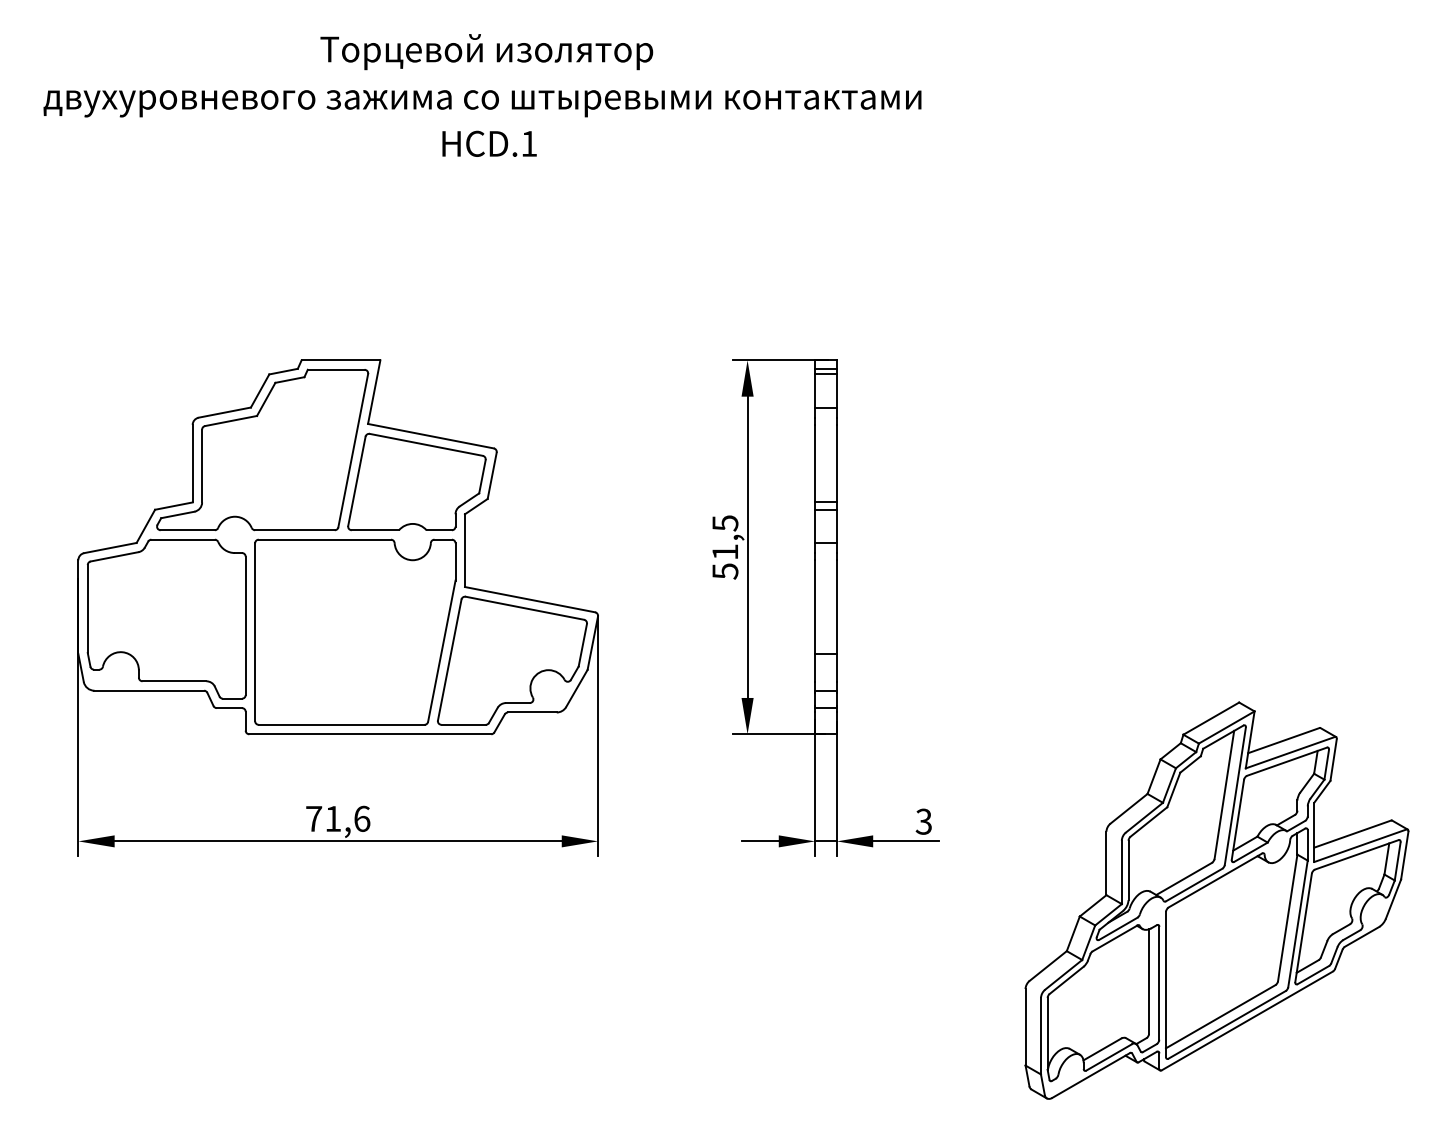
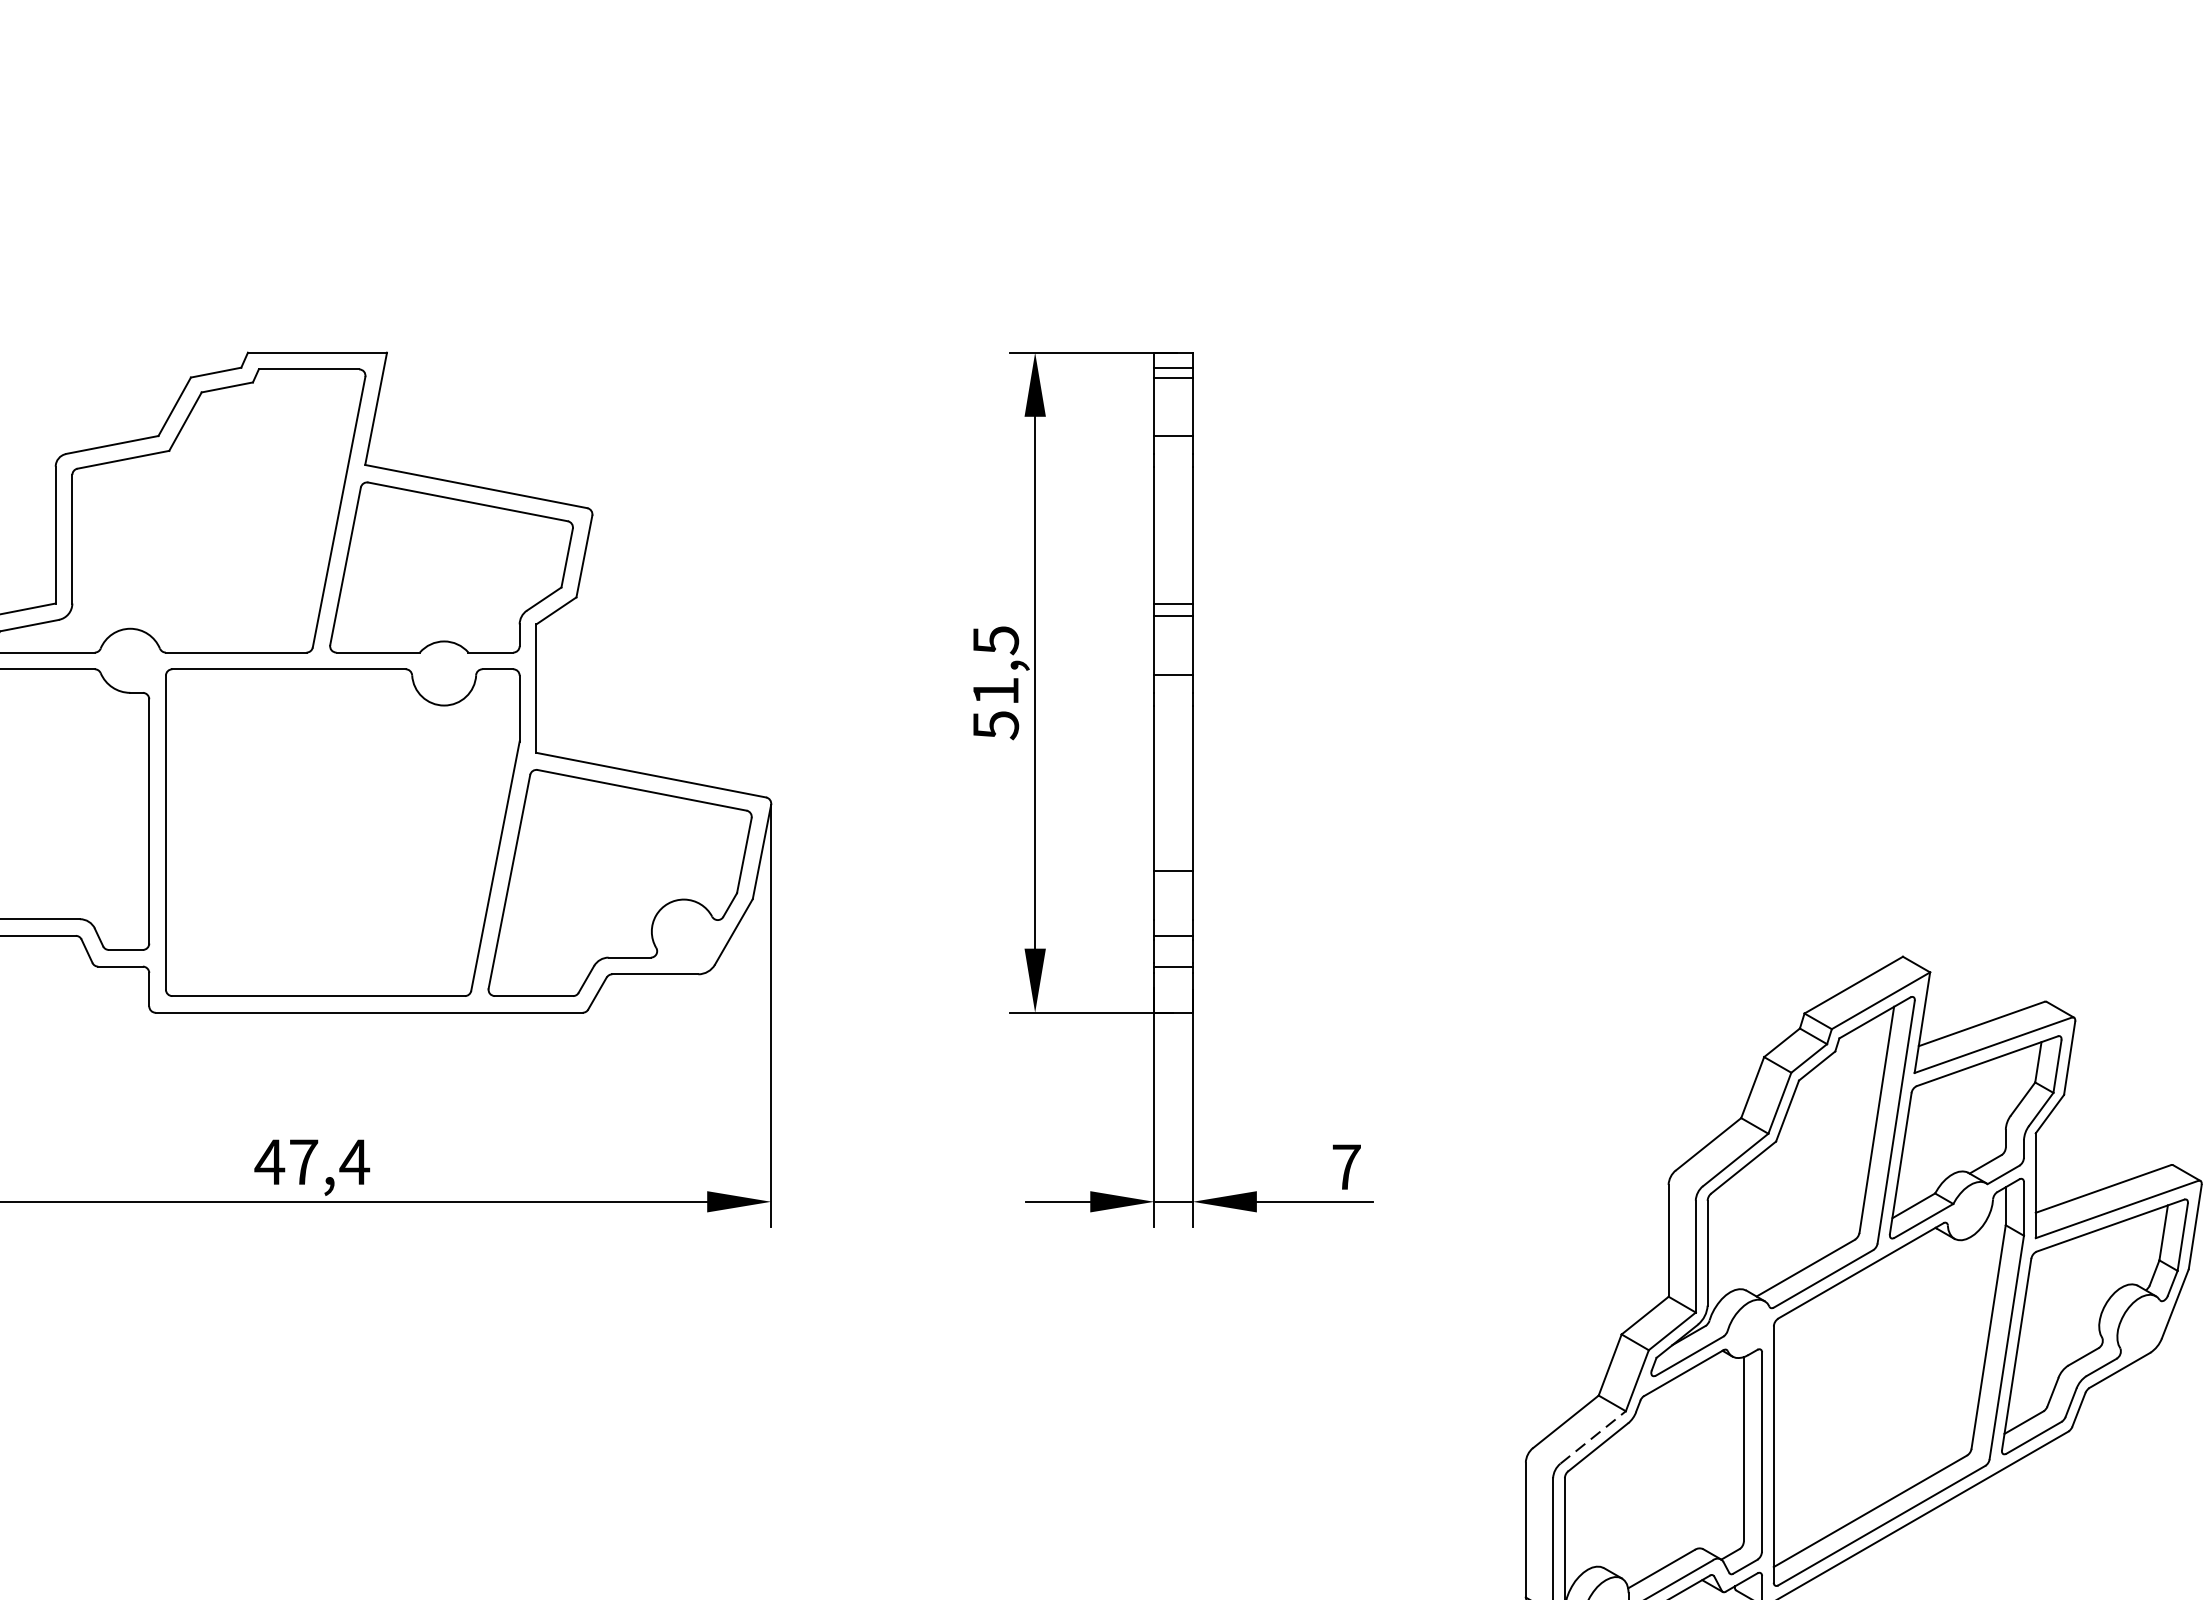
text: (337, 818) -> (311, 1161), 71,6 -> 47,4
text: (923, 821) -> (1345, 1166), 3 -> 7
line: (1063, 974) -> (1592, 1436), solid -> dashed

